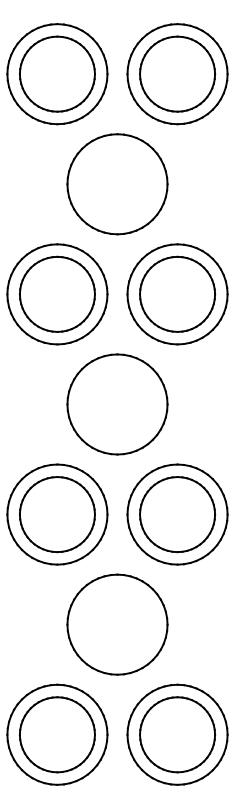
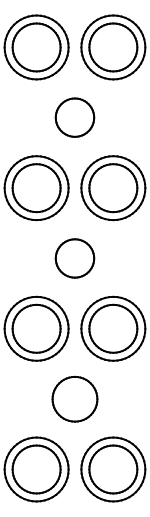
part: (116, 183) -> (74, 117), size x0.6
part: (116, 404) -> (74, 258), size x0.6
part: (116, 625) -> (74, 399), size x0.7

